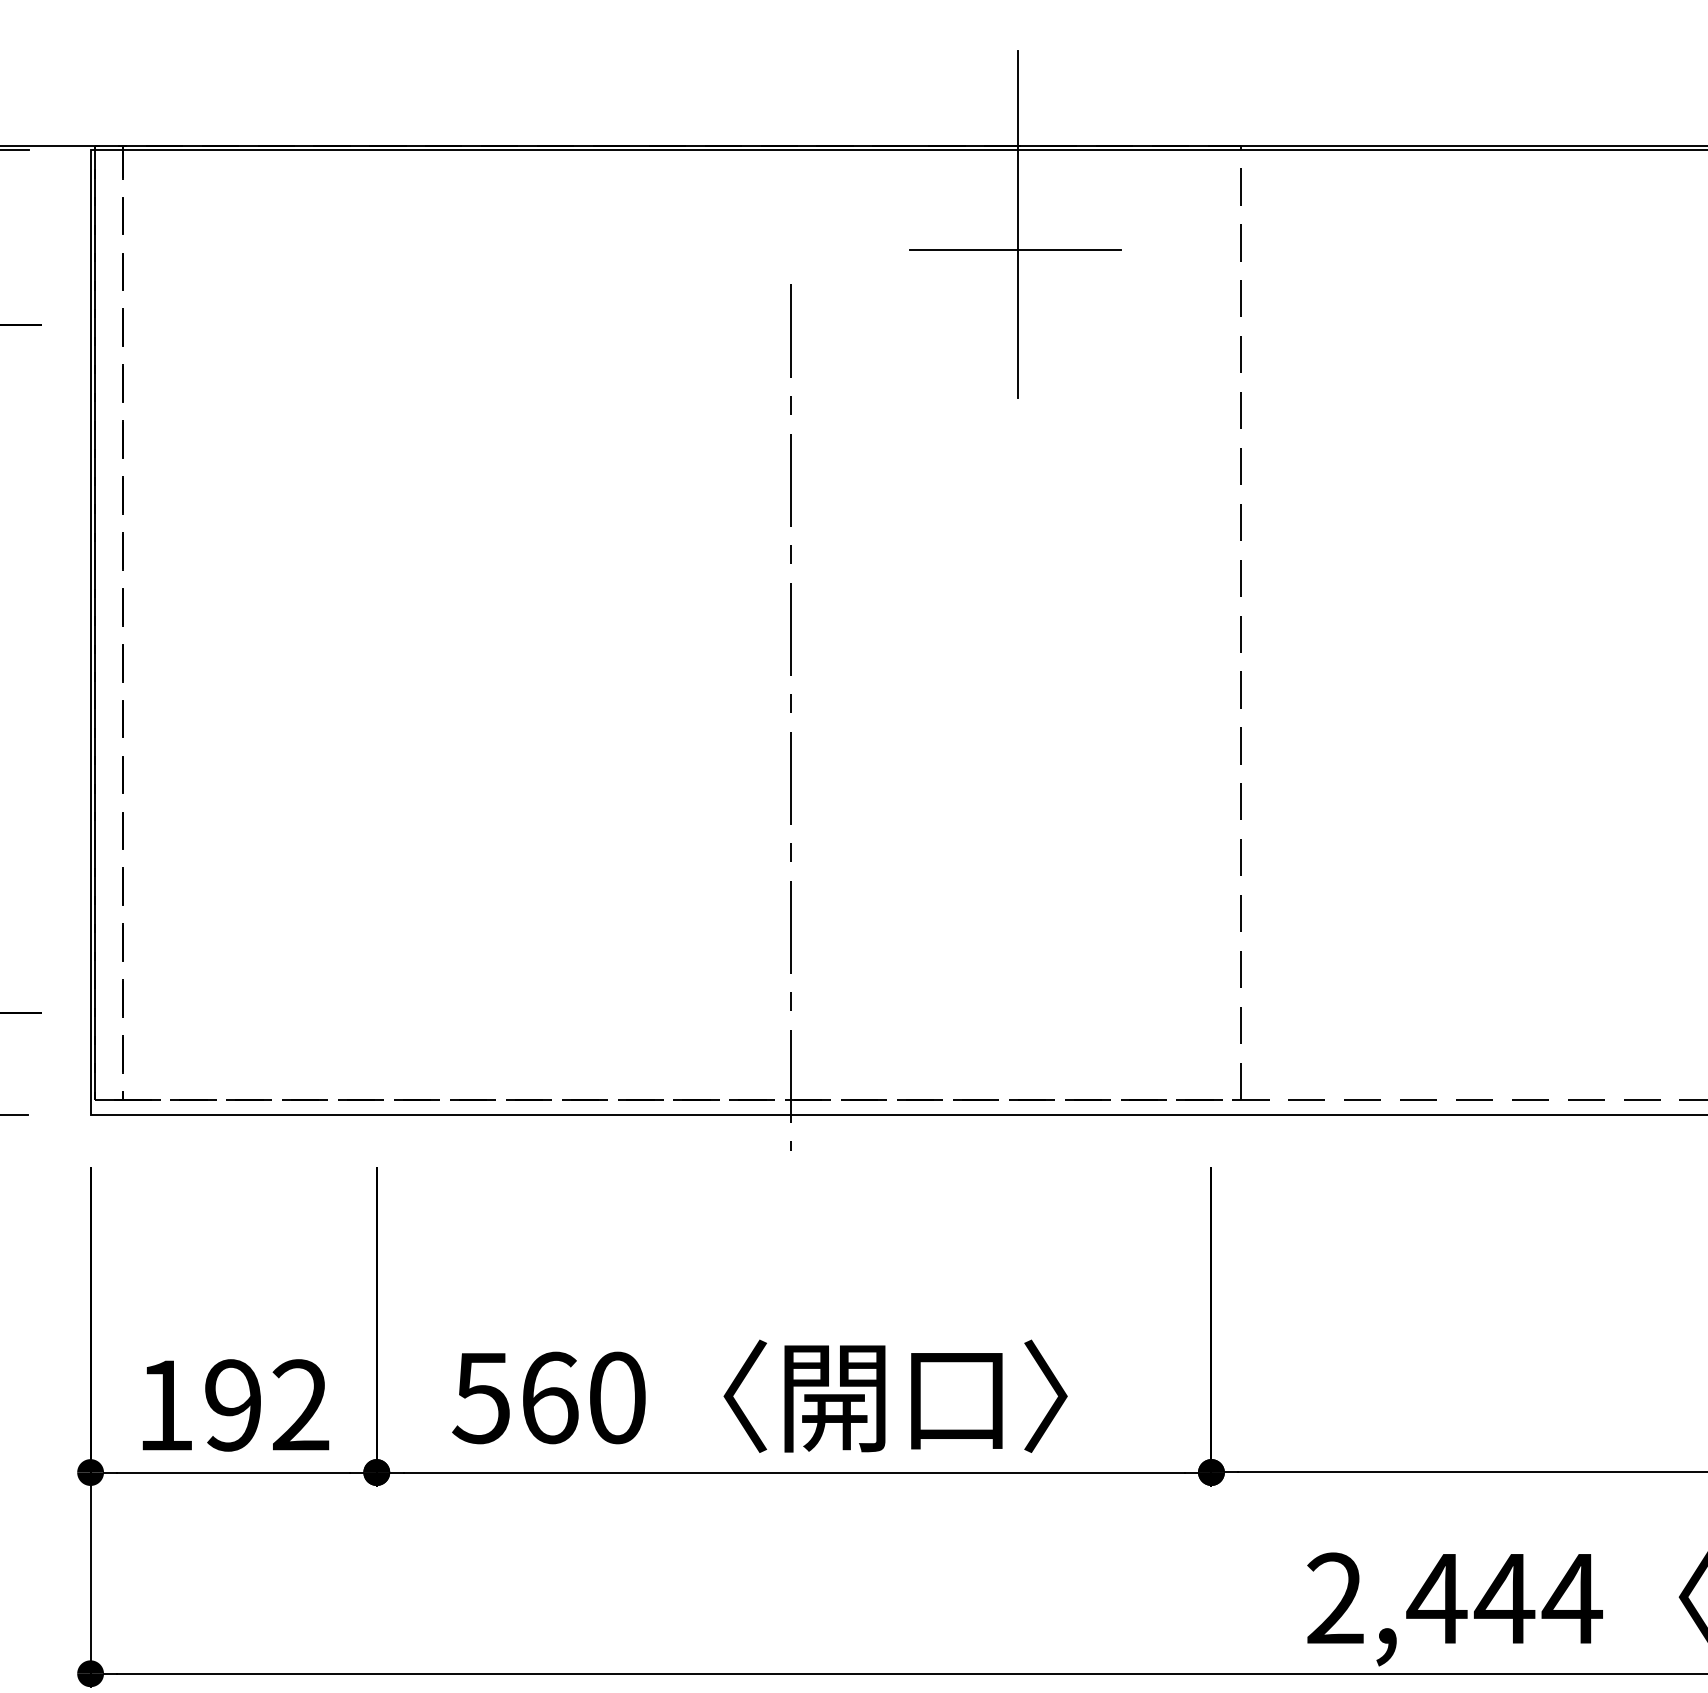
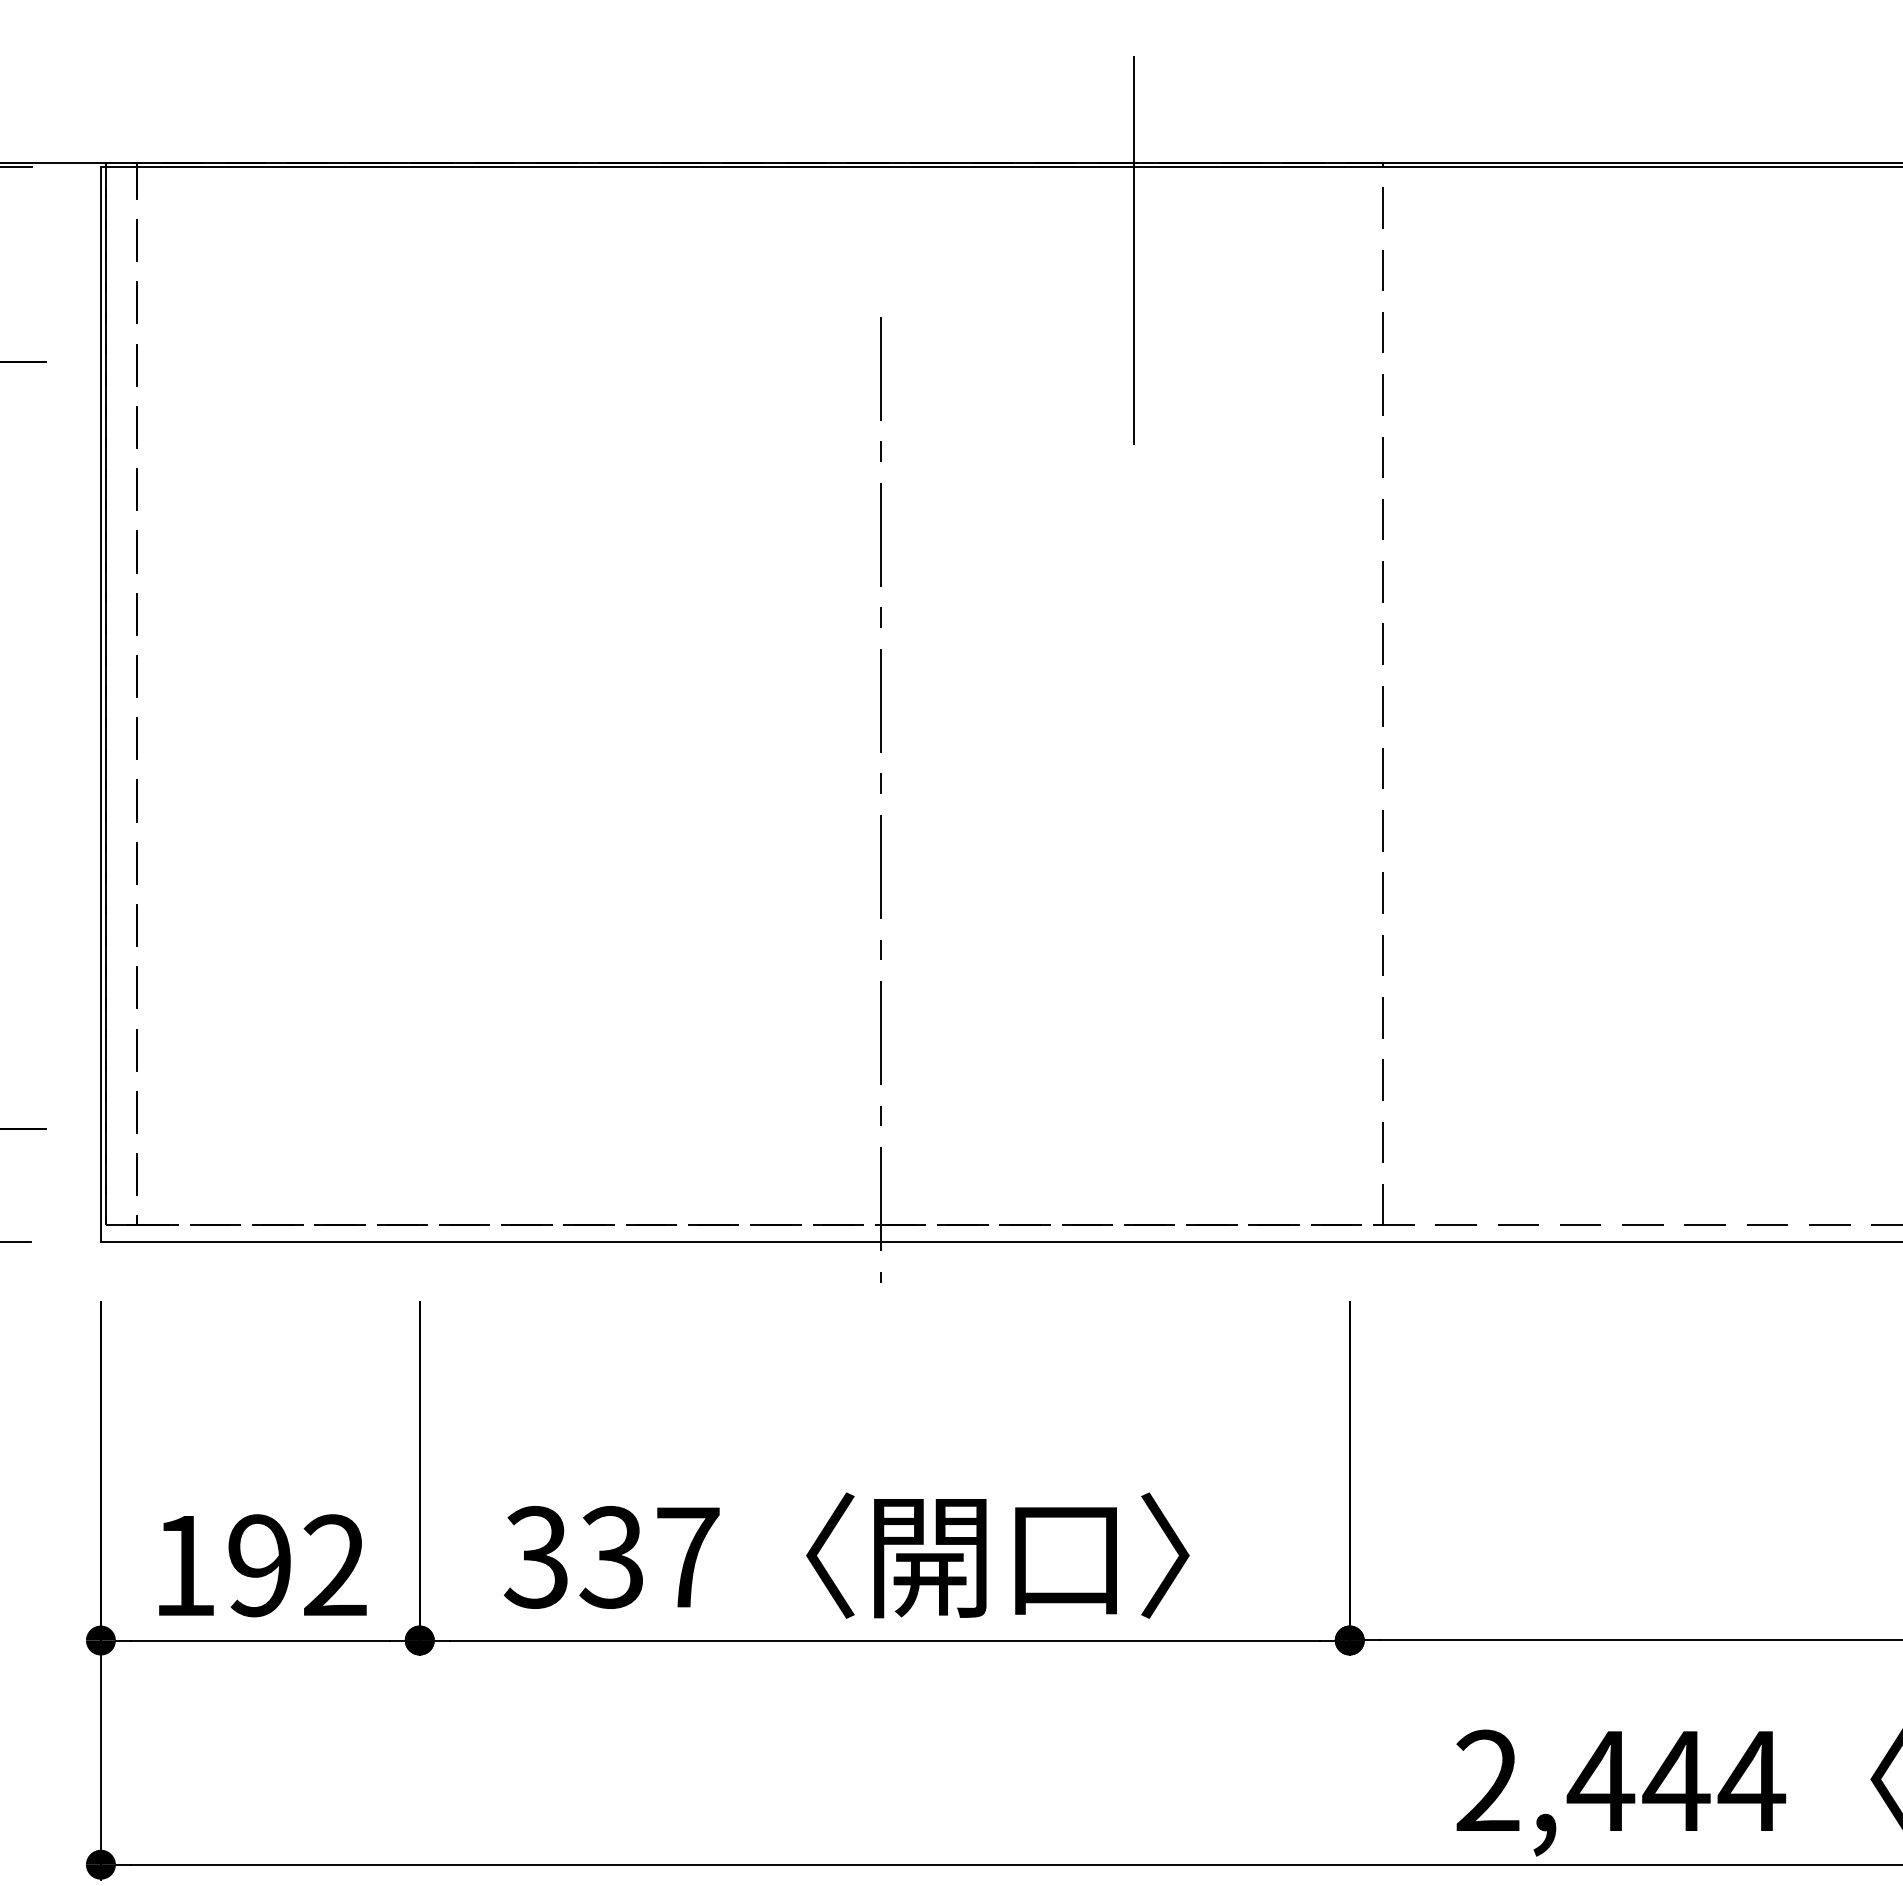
line: (1014, 250) -> (1130, 278), removed
text: (548, 1398) -> (611, 1557), 560 -> 337

